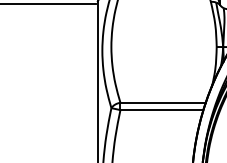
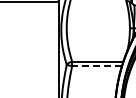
line: (162, 110) -> (97, 66), solid -> dashed

